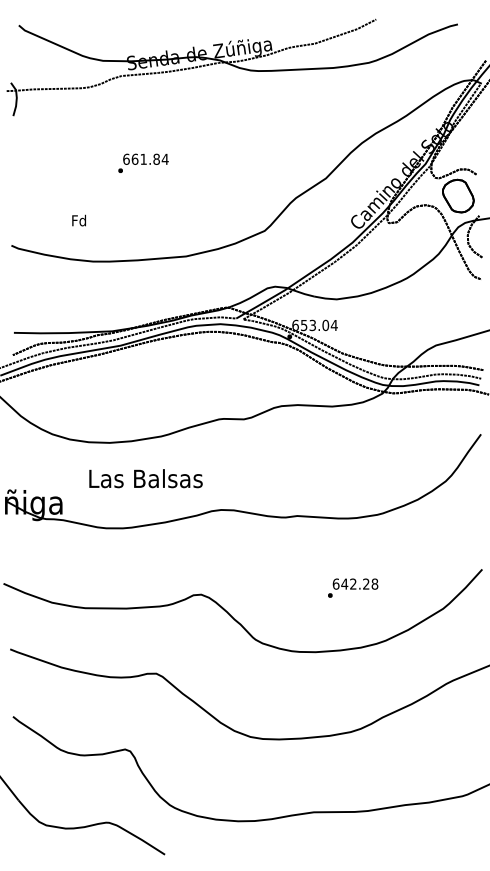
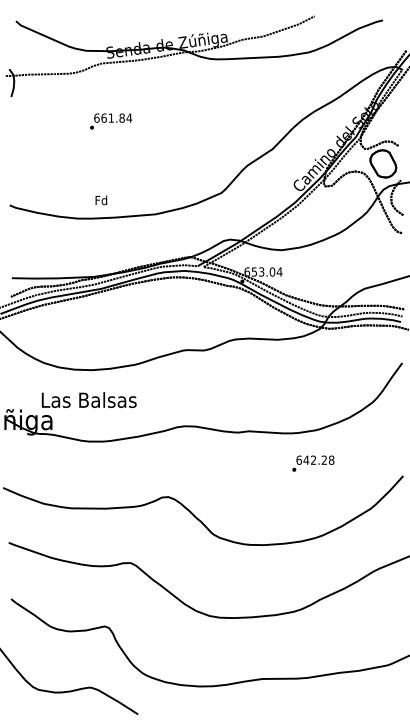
text: (143, 163) -> (111, 121), moved
text: (79, 220) -> (101, 200), moved
text: (145, 477) -> (88, 399), moved
text: (353, 588) -> (313, 463), moved

